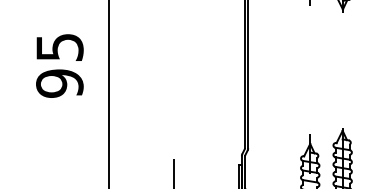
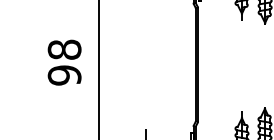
text: (59, 46) -> (64, 49), 95 -> 98

